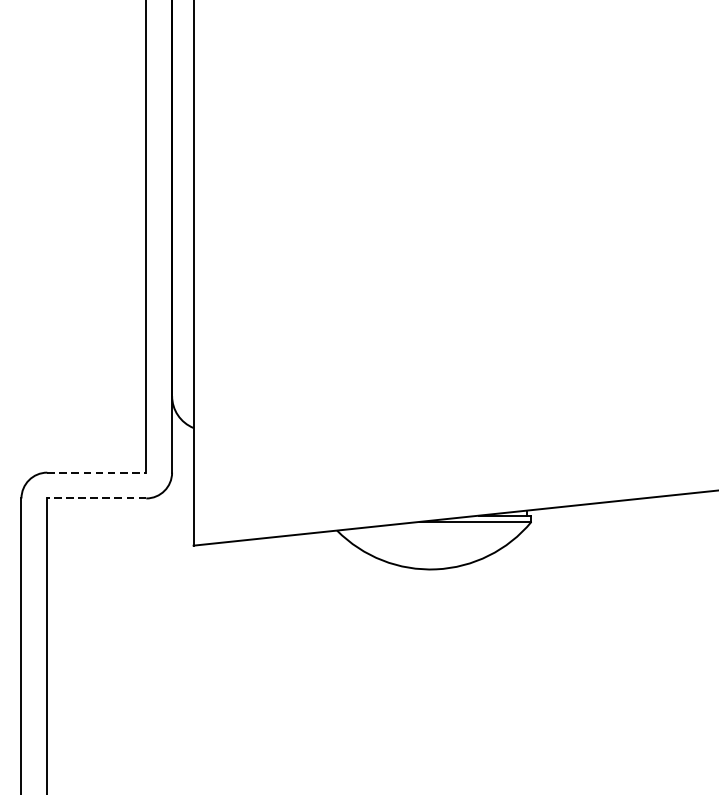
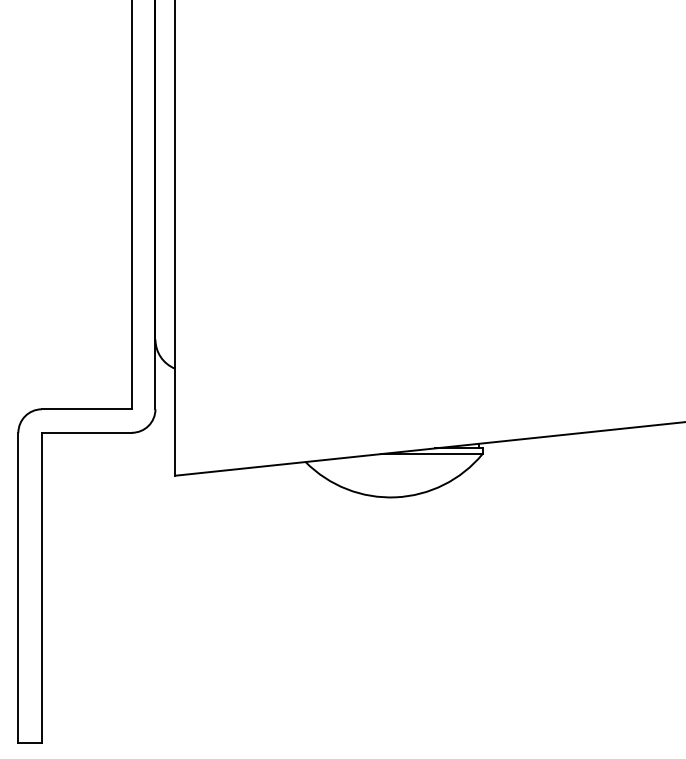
line: (97, 472) -> (87, 409), dashed -> solid
line: (96, 498) -> (86, 432), dashed -> solid

